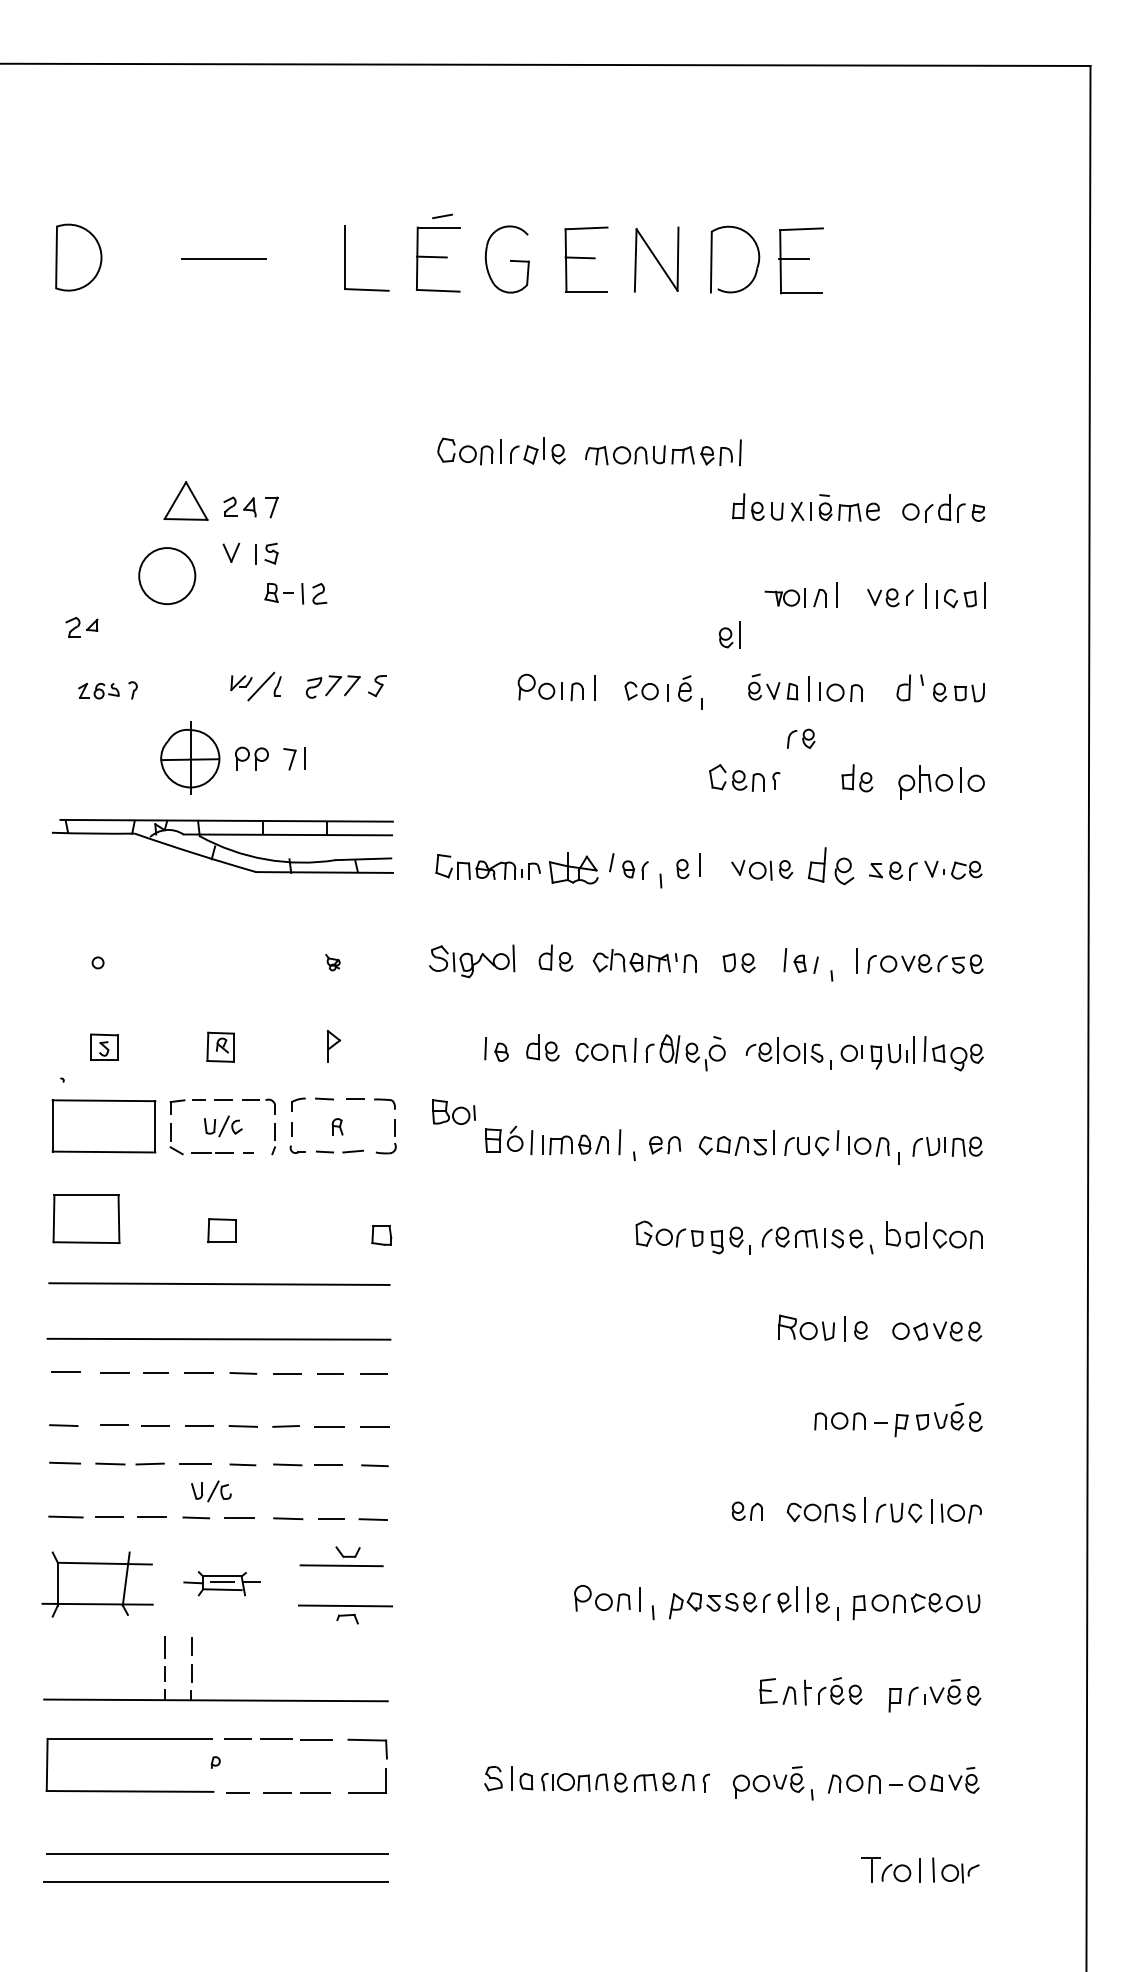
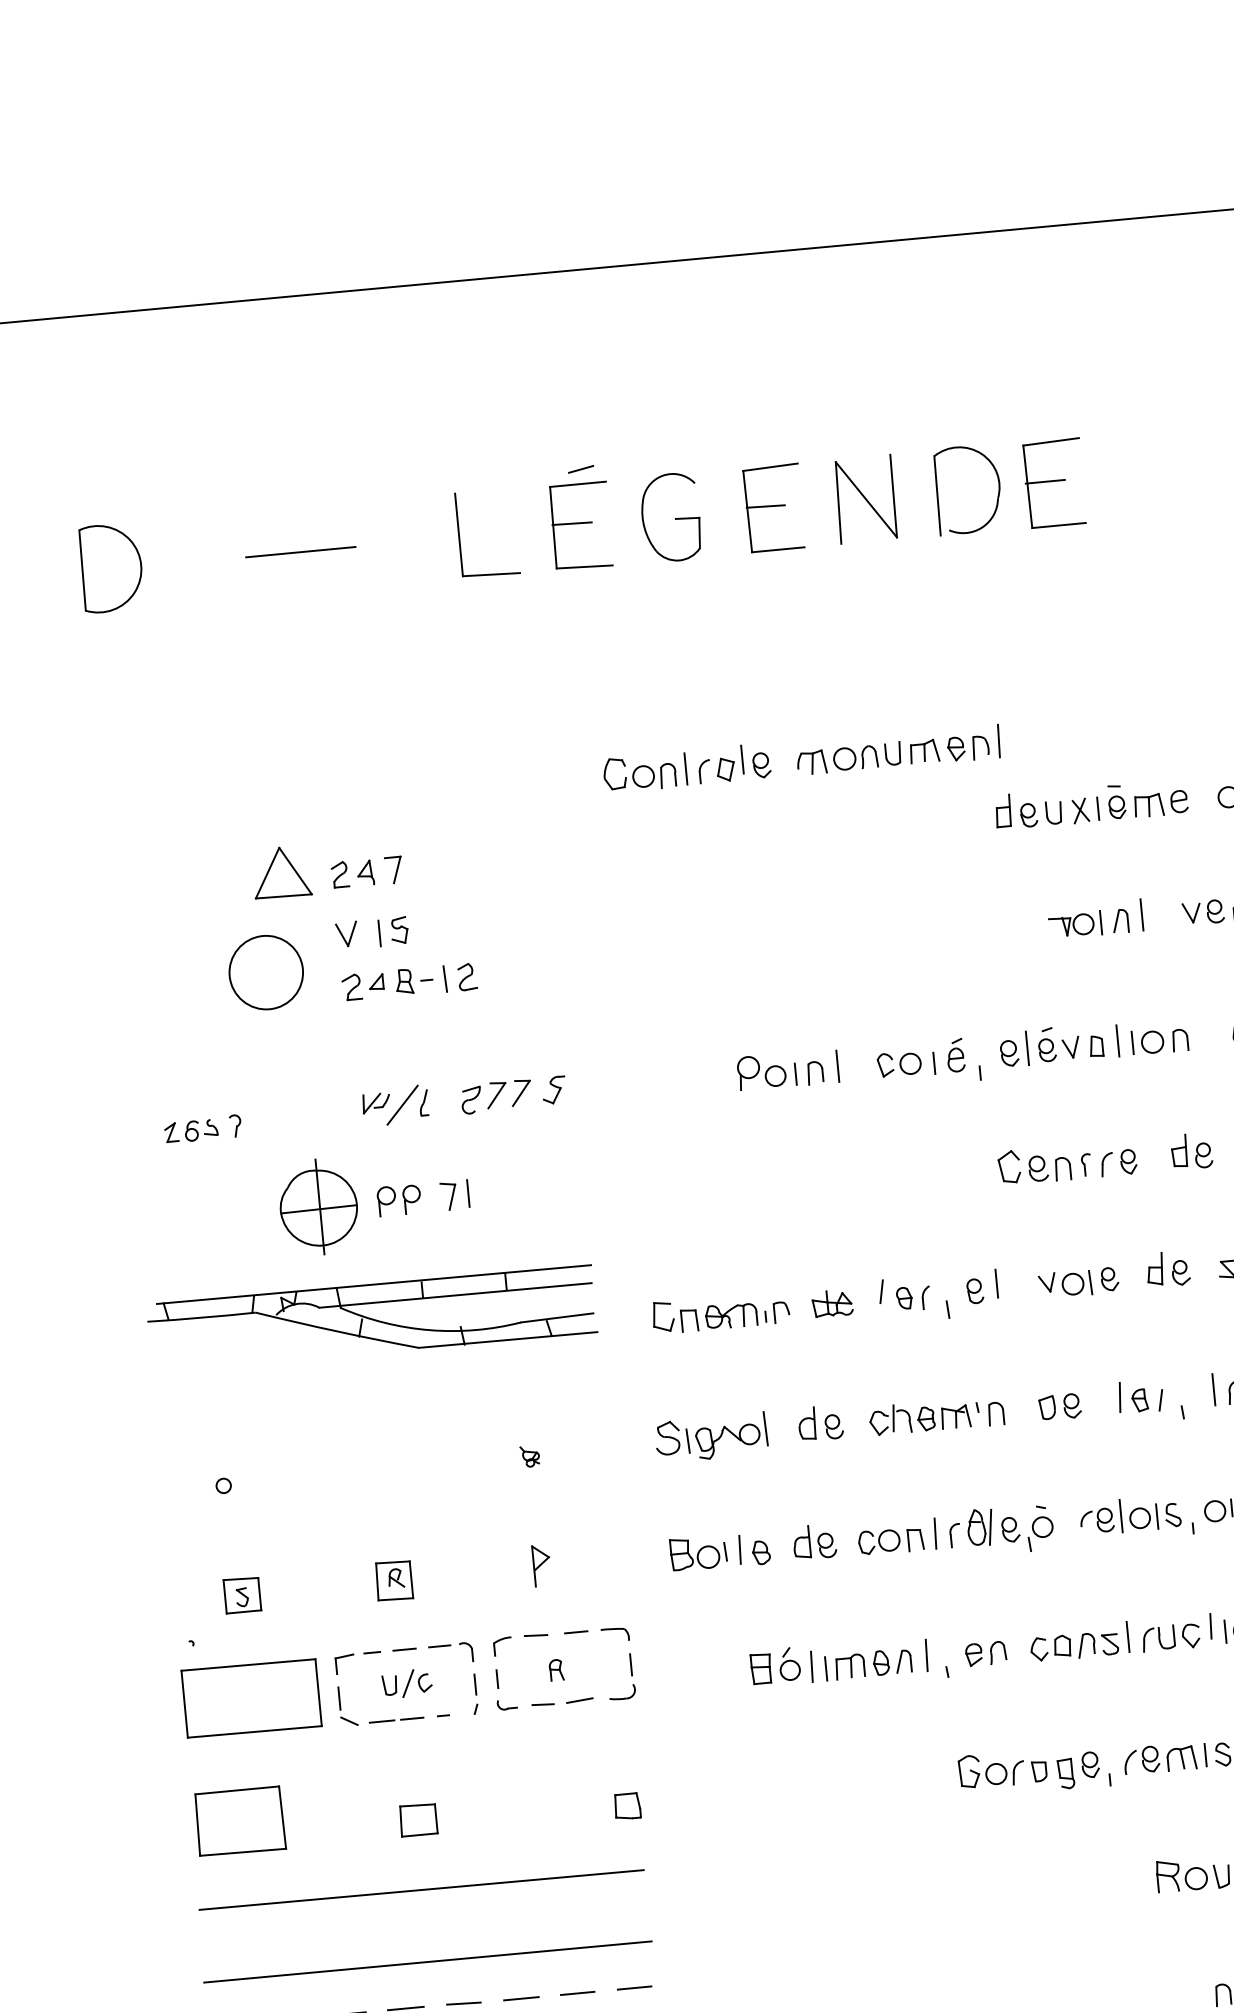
part: (81, 627) -> (362, 986), moved
part: (729, 634) -> (1013, 1048), moved
part: (801, 738) -> (1119, 1162), moved
part: (830, 865) -> (1167, 1268), size x0.71
part: (573, 867) -> (832, 1302), size x0.62
part: (453, 1111) -> (697, 1552), moved

